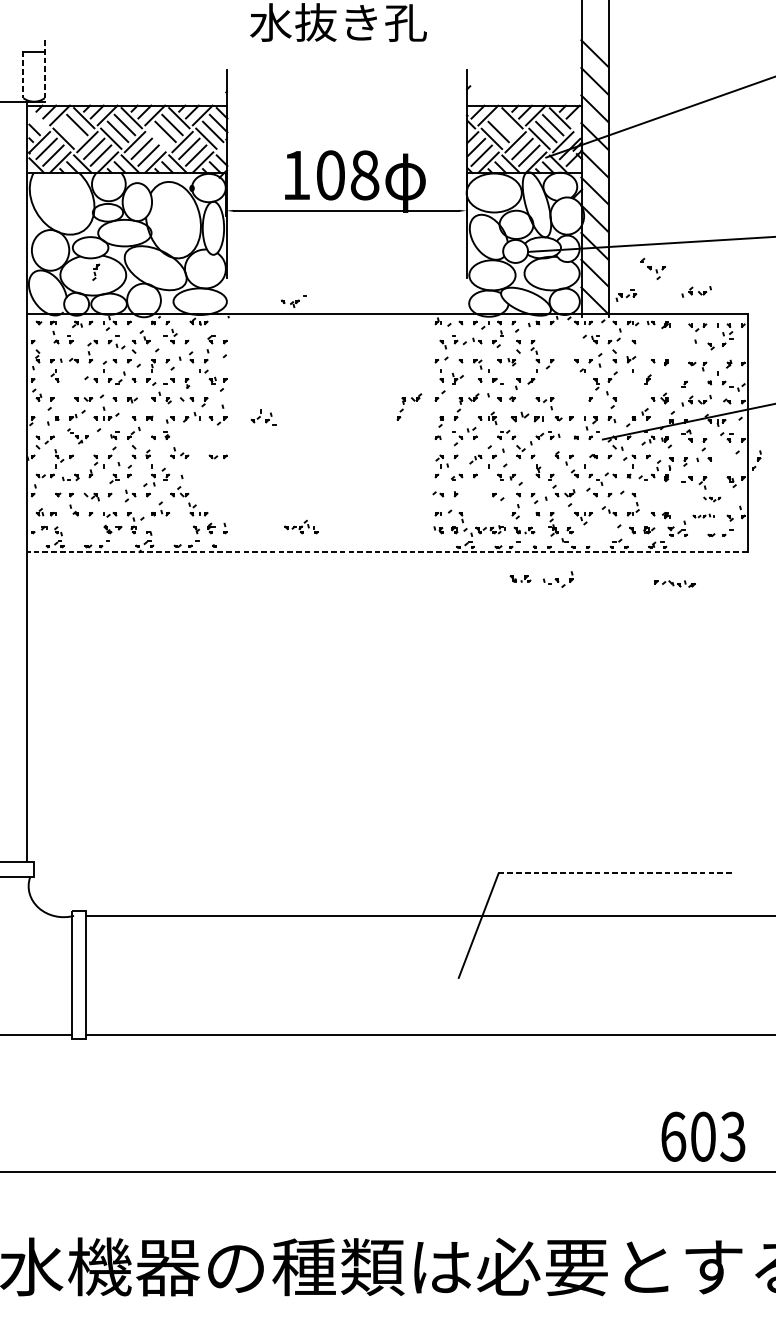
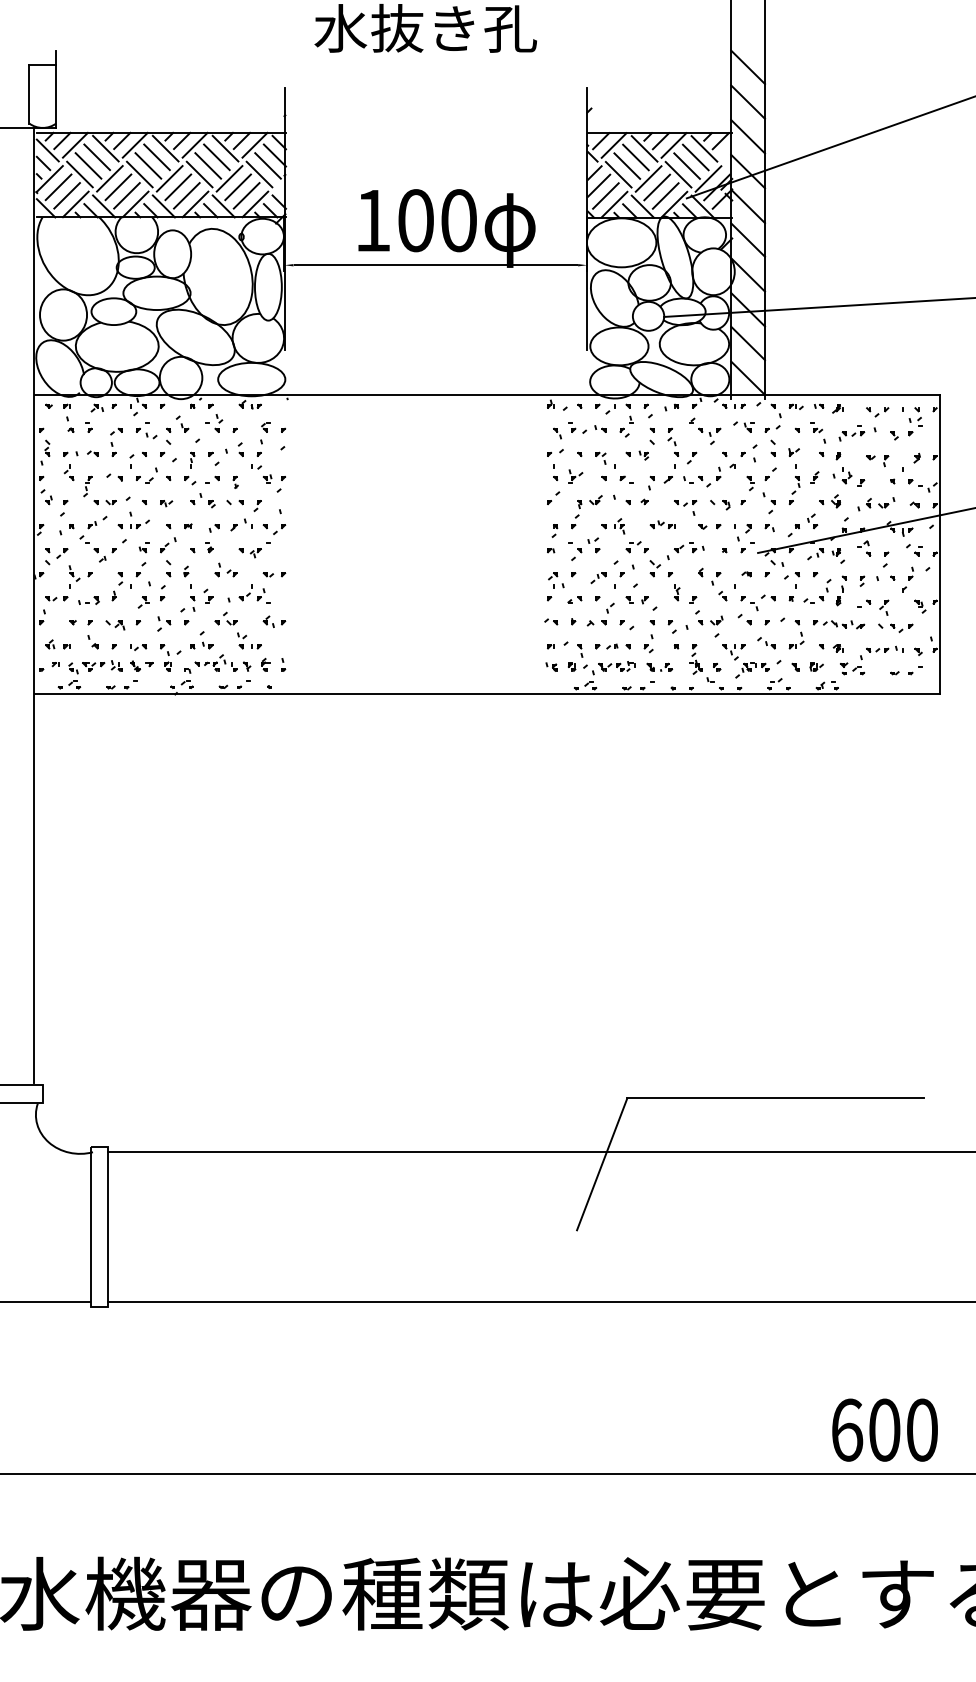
line: (45, 71) -> (56, 89), dashed -> solid
line: (23, 75) -> (29, 94), dashed -> solid
line: (37, 119) -> (47, 150), added
line: (505, 125) -> (635, 157), added
line: (70, 131) -> (88, 165), added
line: (158, 138) -> (199, 174), added
text: (365, 175) -> (459, 220), 108 -> 100
part: (653, 268) -> (705, 430), moved
part: (95, 272) -> (87, 486), moved
part: (696, 292) -> (876, 367), removed
part: (626, 295) -> (851, 433), moved
part: (293, 301) -> (254, 550), moved
part: (649, 343) -> (817, 432), added
part: (669, 377) -> (842, 475), added
part: (631, 389) -> (794, 490), added
part: (572, 401) -> (720, 505), added
part: (404, 404) -> (508, 508), removed
part: (263, 416) -> (254, 593), moved
part: (526, 416) -> (662, 524), size x0.62
part: (77, 435) -> (97, 548), size x1.43
part: (756, 460) -> (907, 579), moved
part: (478, 493) -> (601, 620), added
part: (218, 494) -> (274, 621), added
part: (711, 499) -> (895, 628), size x1.67
part: (486, 513) -> (612, 646), added
part: (703, 515) -> (884, 648), size x1.43
part: (300, 526) -> (215, 662), moved
part: (81, 528) -> (102, 665), added
part: (598, 532) -> (752, 670), added
line: (387, 552) -> (487, 694), dashed -> solid
part: (520, 578) -> (654, 727), removed
part: (558, 579) -> (702, 476), moved
part: (675, 583) -> (839, 624), moved
line: (617, 873) -> (776, 1098), dashed -> solid
text: (732, 1136) -> (921, 1429), 603 -> 600

